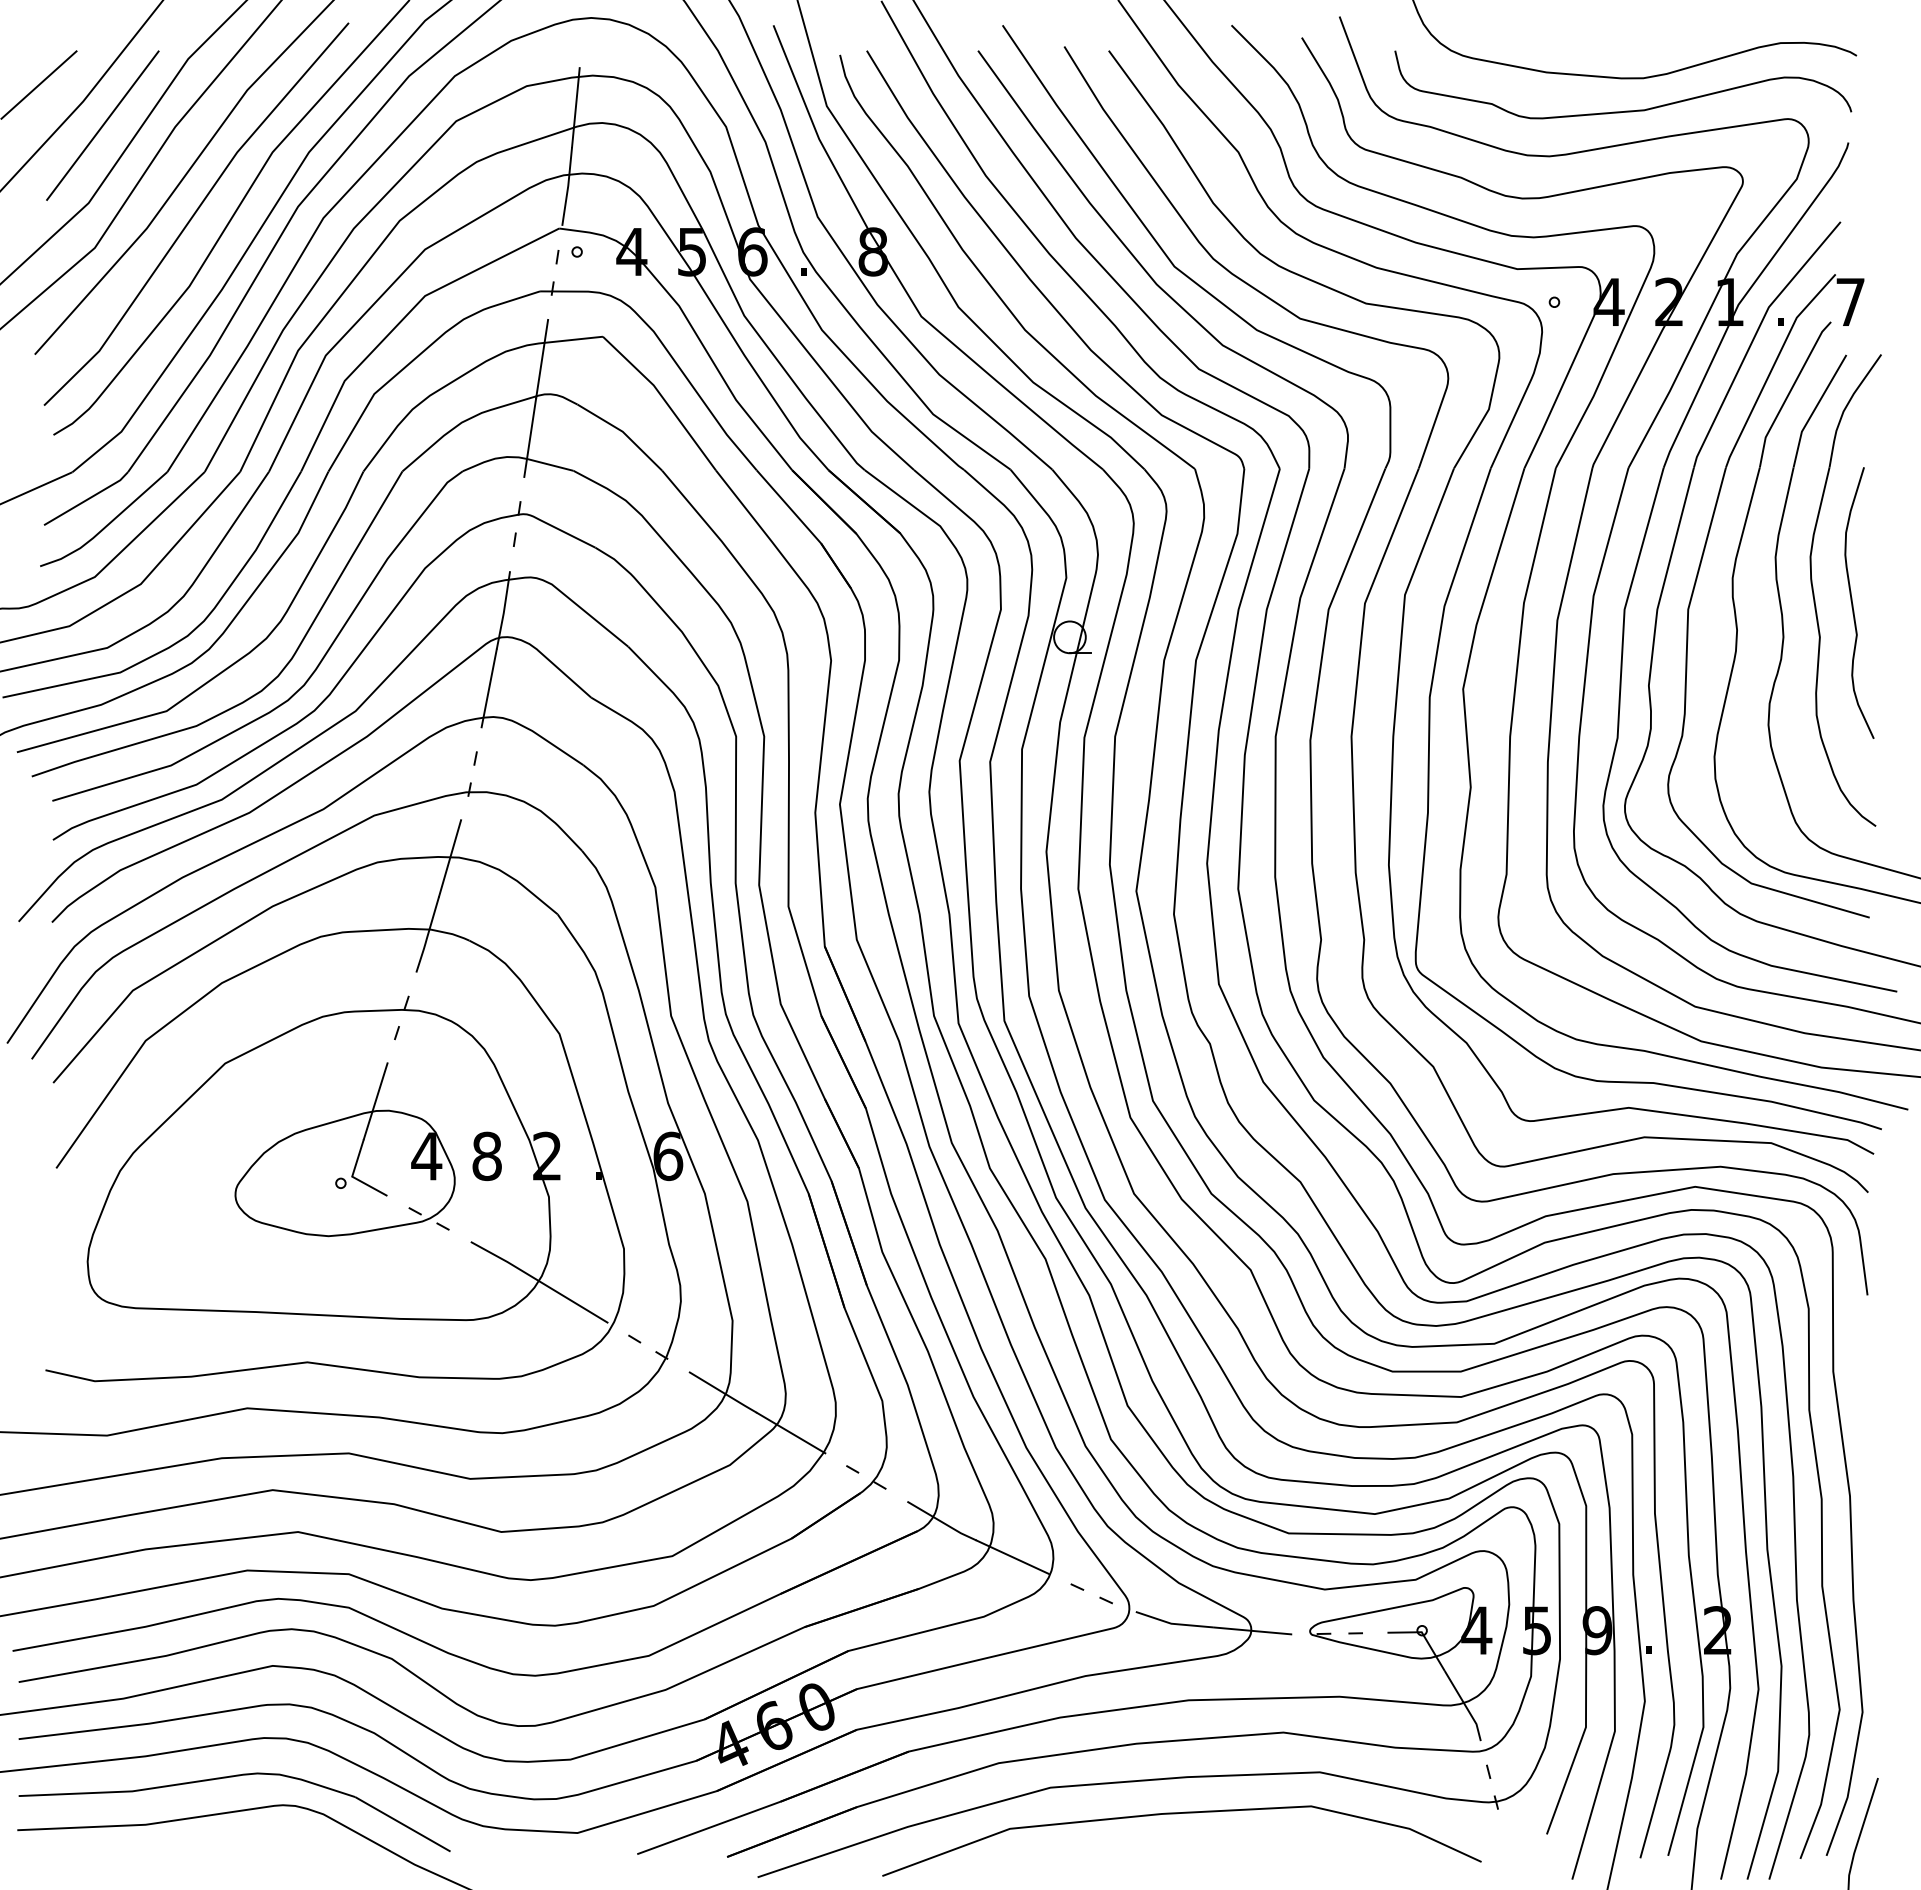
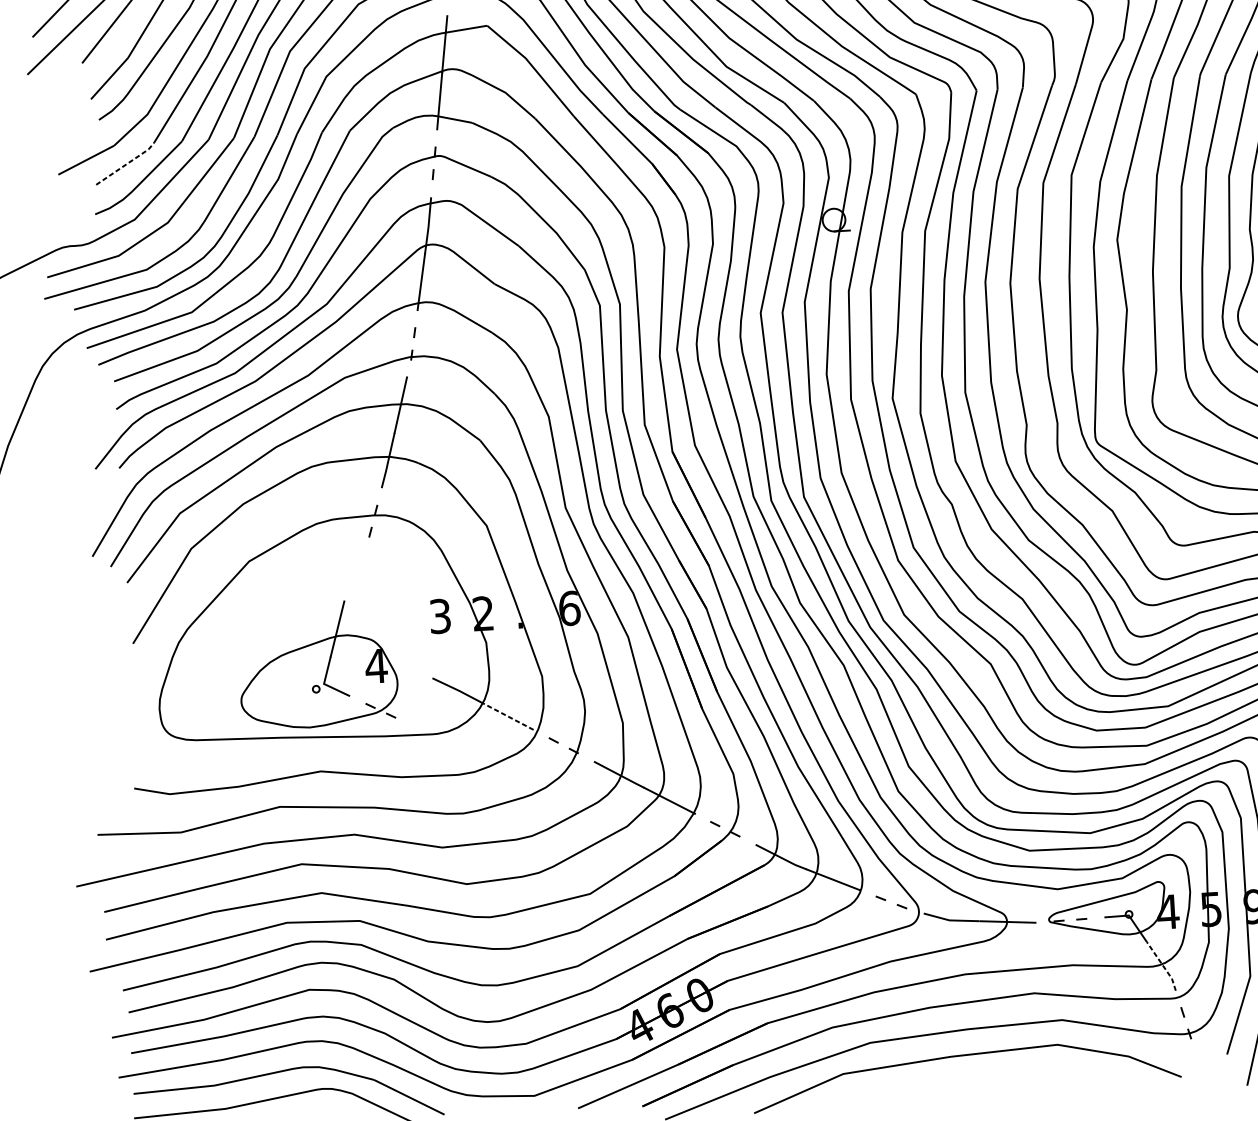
line: (87, 499) -> (126, 164), solid -> dashed
part: (344, 1149) -> (317, 664), moved
text: (486, 1156) -> (439, 616), 8 -> 3
line: (573, 1302) -> (508, 717), solid -> dashed
line: (1465, 1705) -> (1163, 965), solid -> dashed

